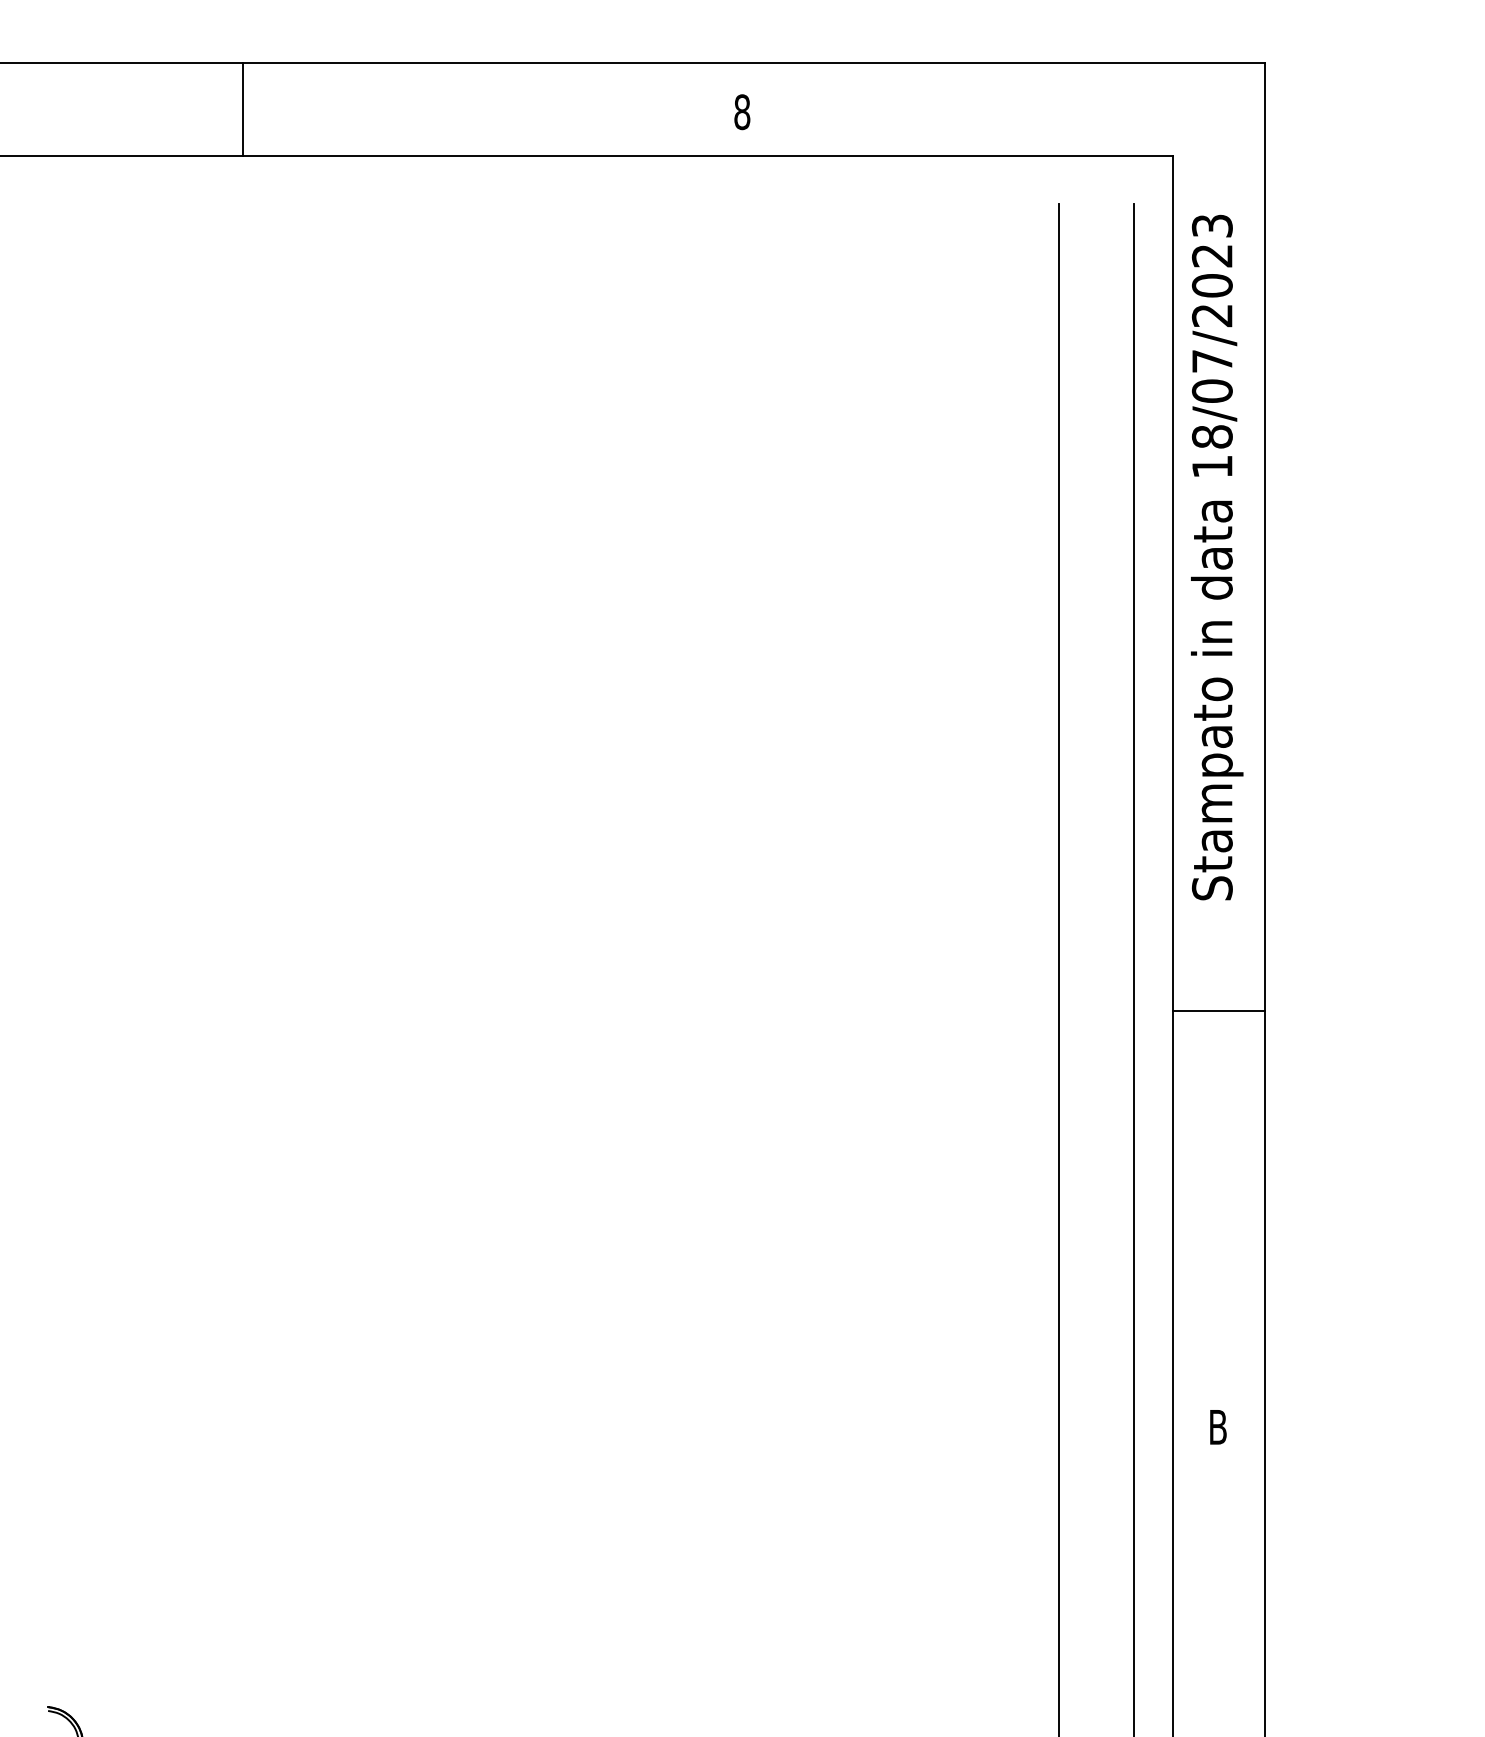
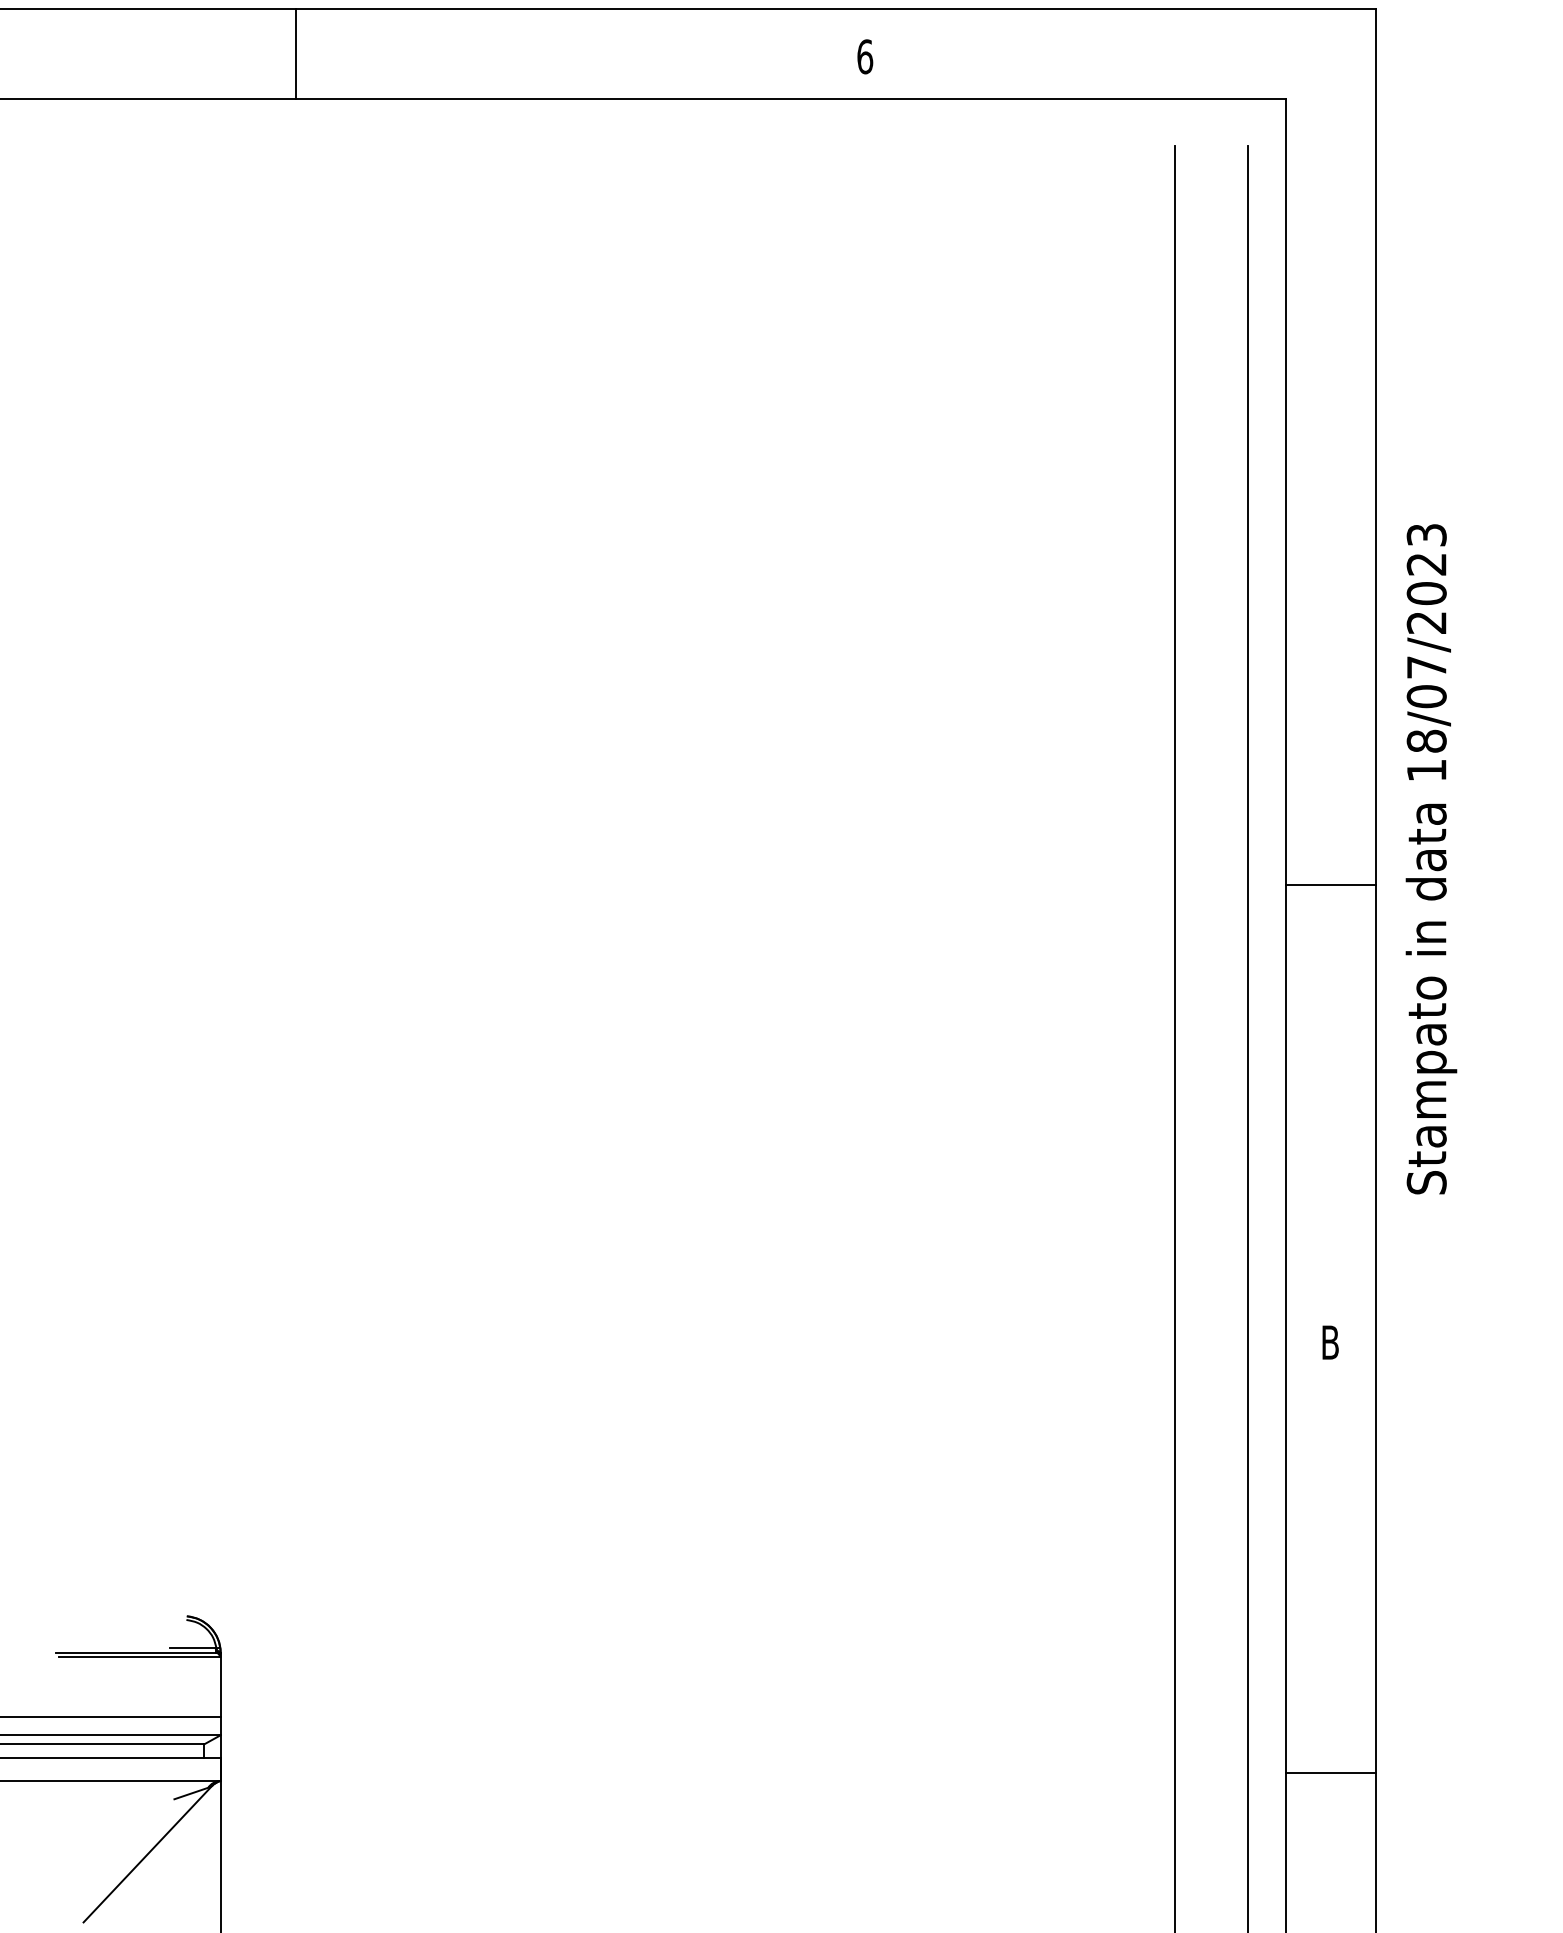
line: (242, 108) -> (295, 53), moved
text: (742, 111) -> (865, 56), 8 -> 6
text: (1217, 557) -> (1431, 859), moved
line: (1218, 1011) -> (1330, 885), moved

